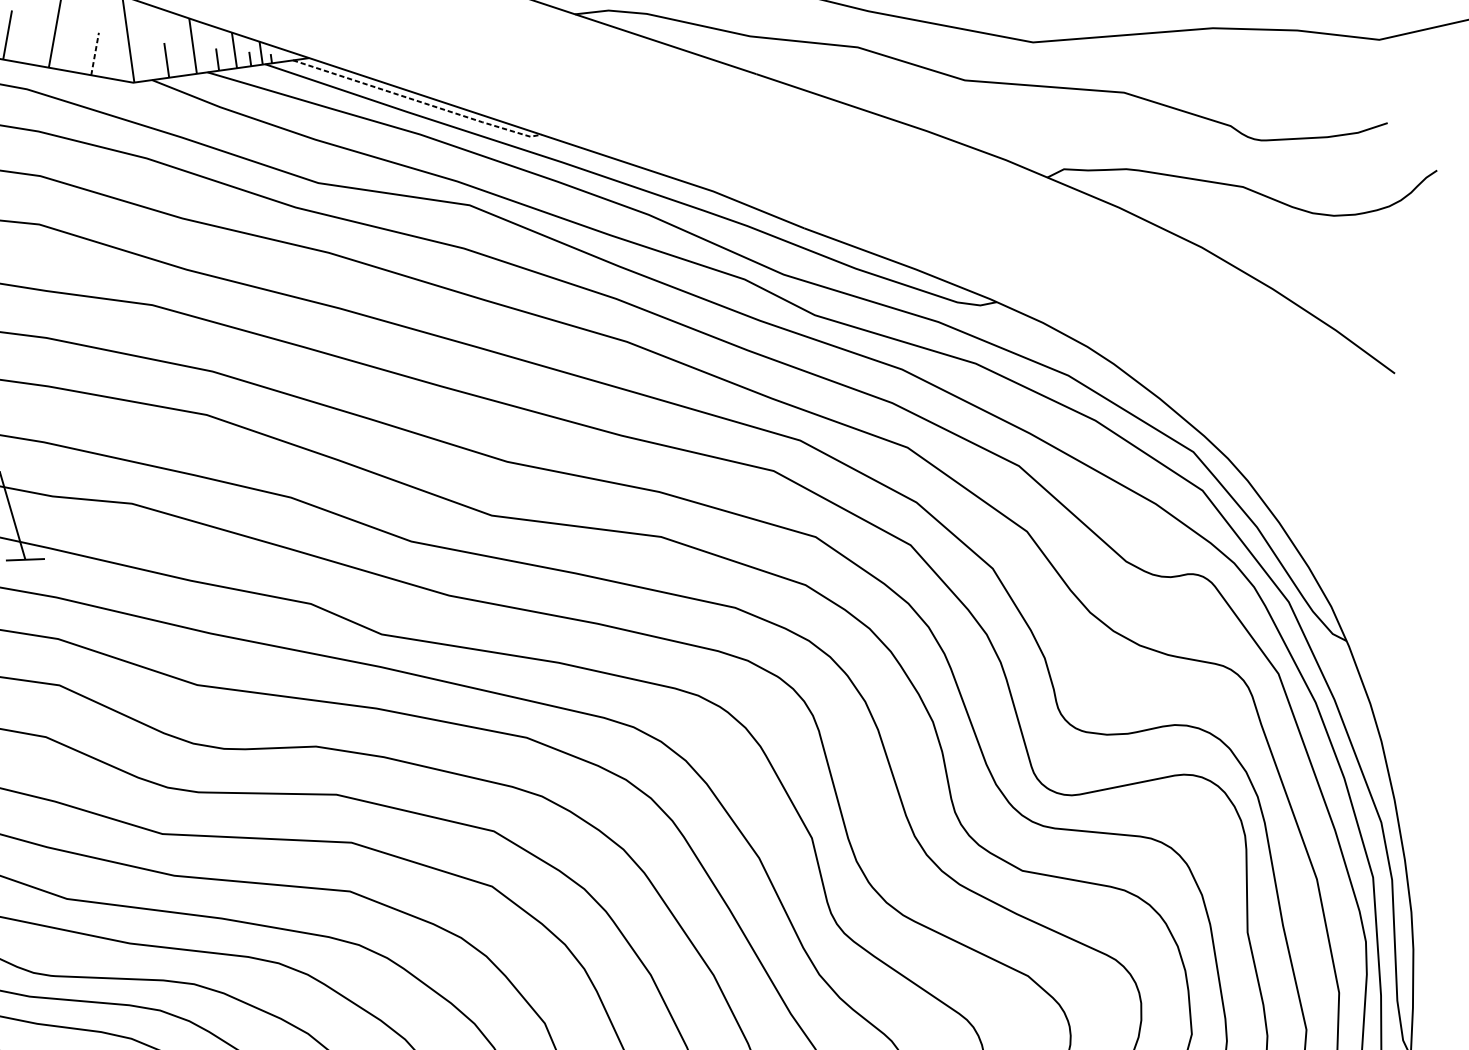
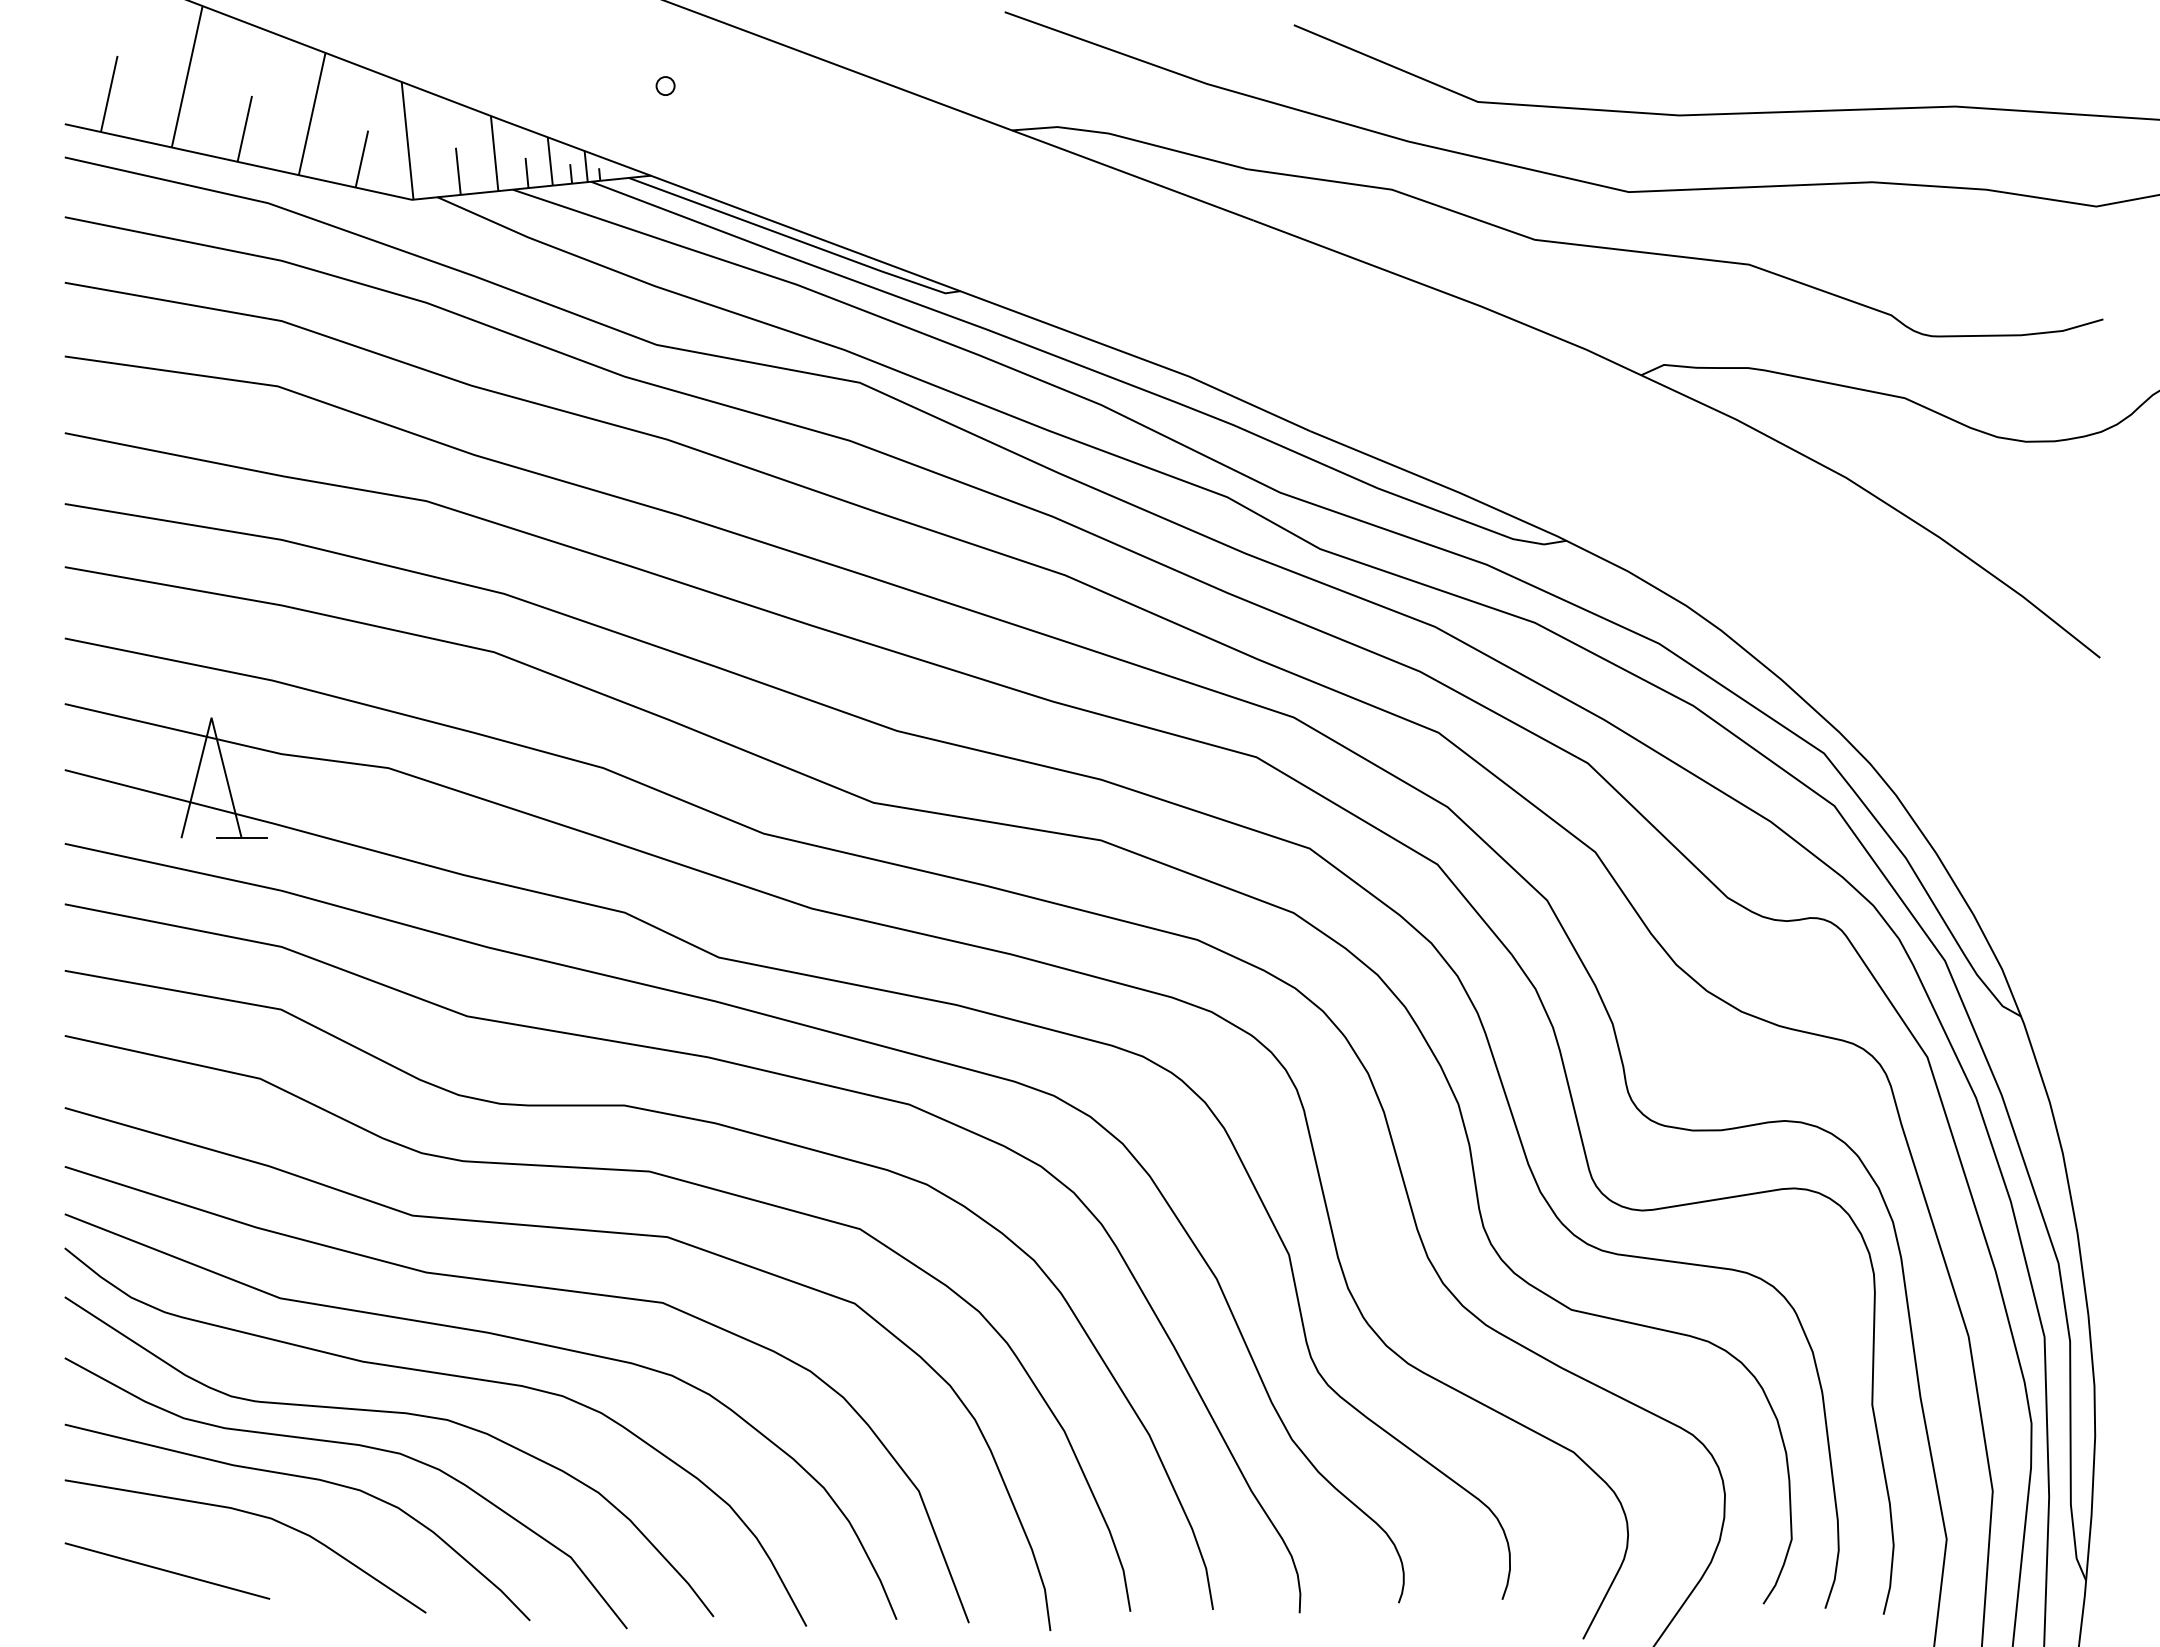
line: (95, 53) -> (362, 158), dashed -> solid
line: (418, 101) -> (796, 239), dashed -> solid

